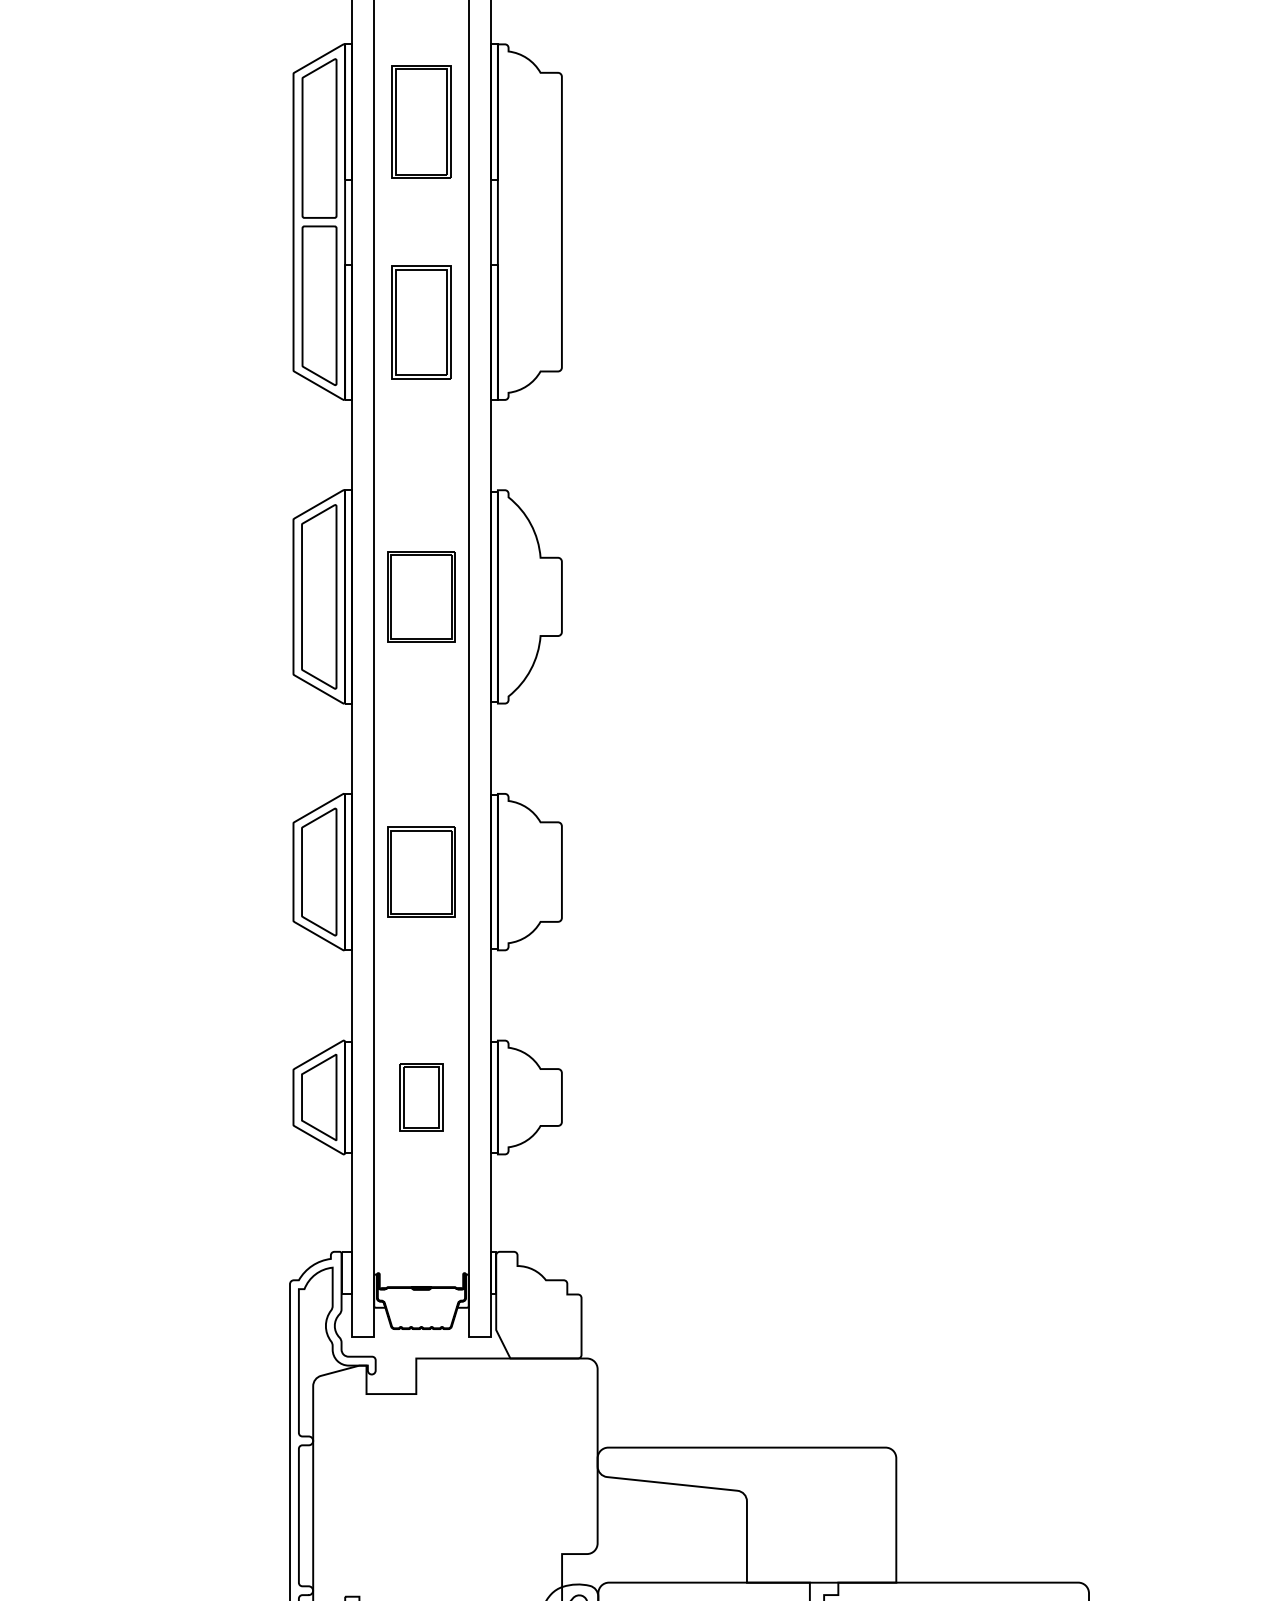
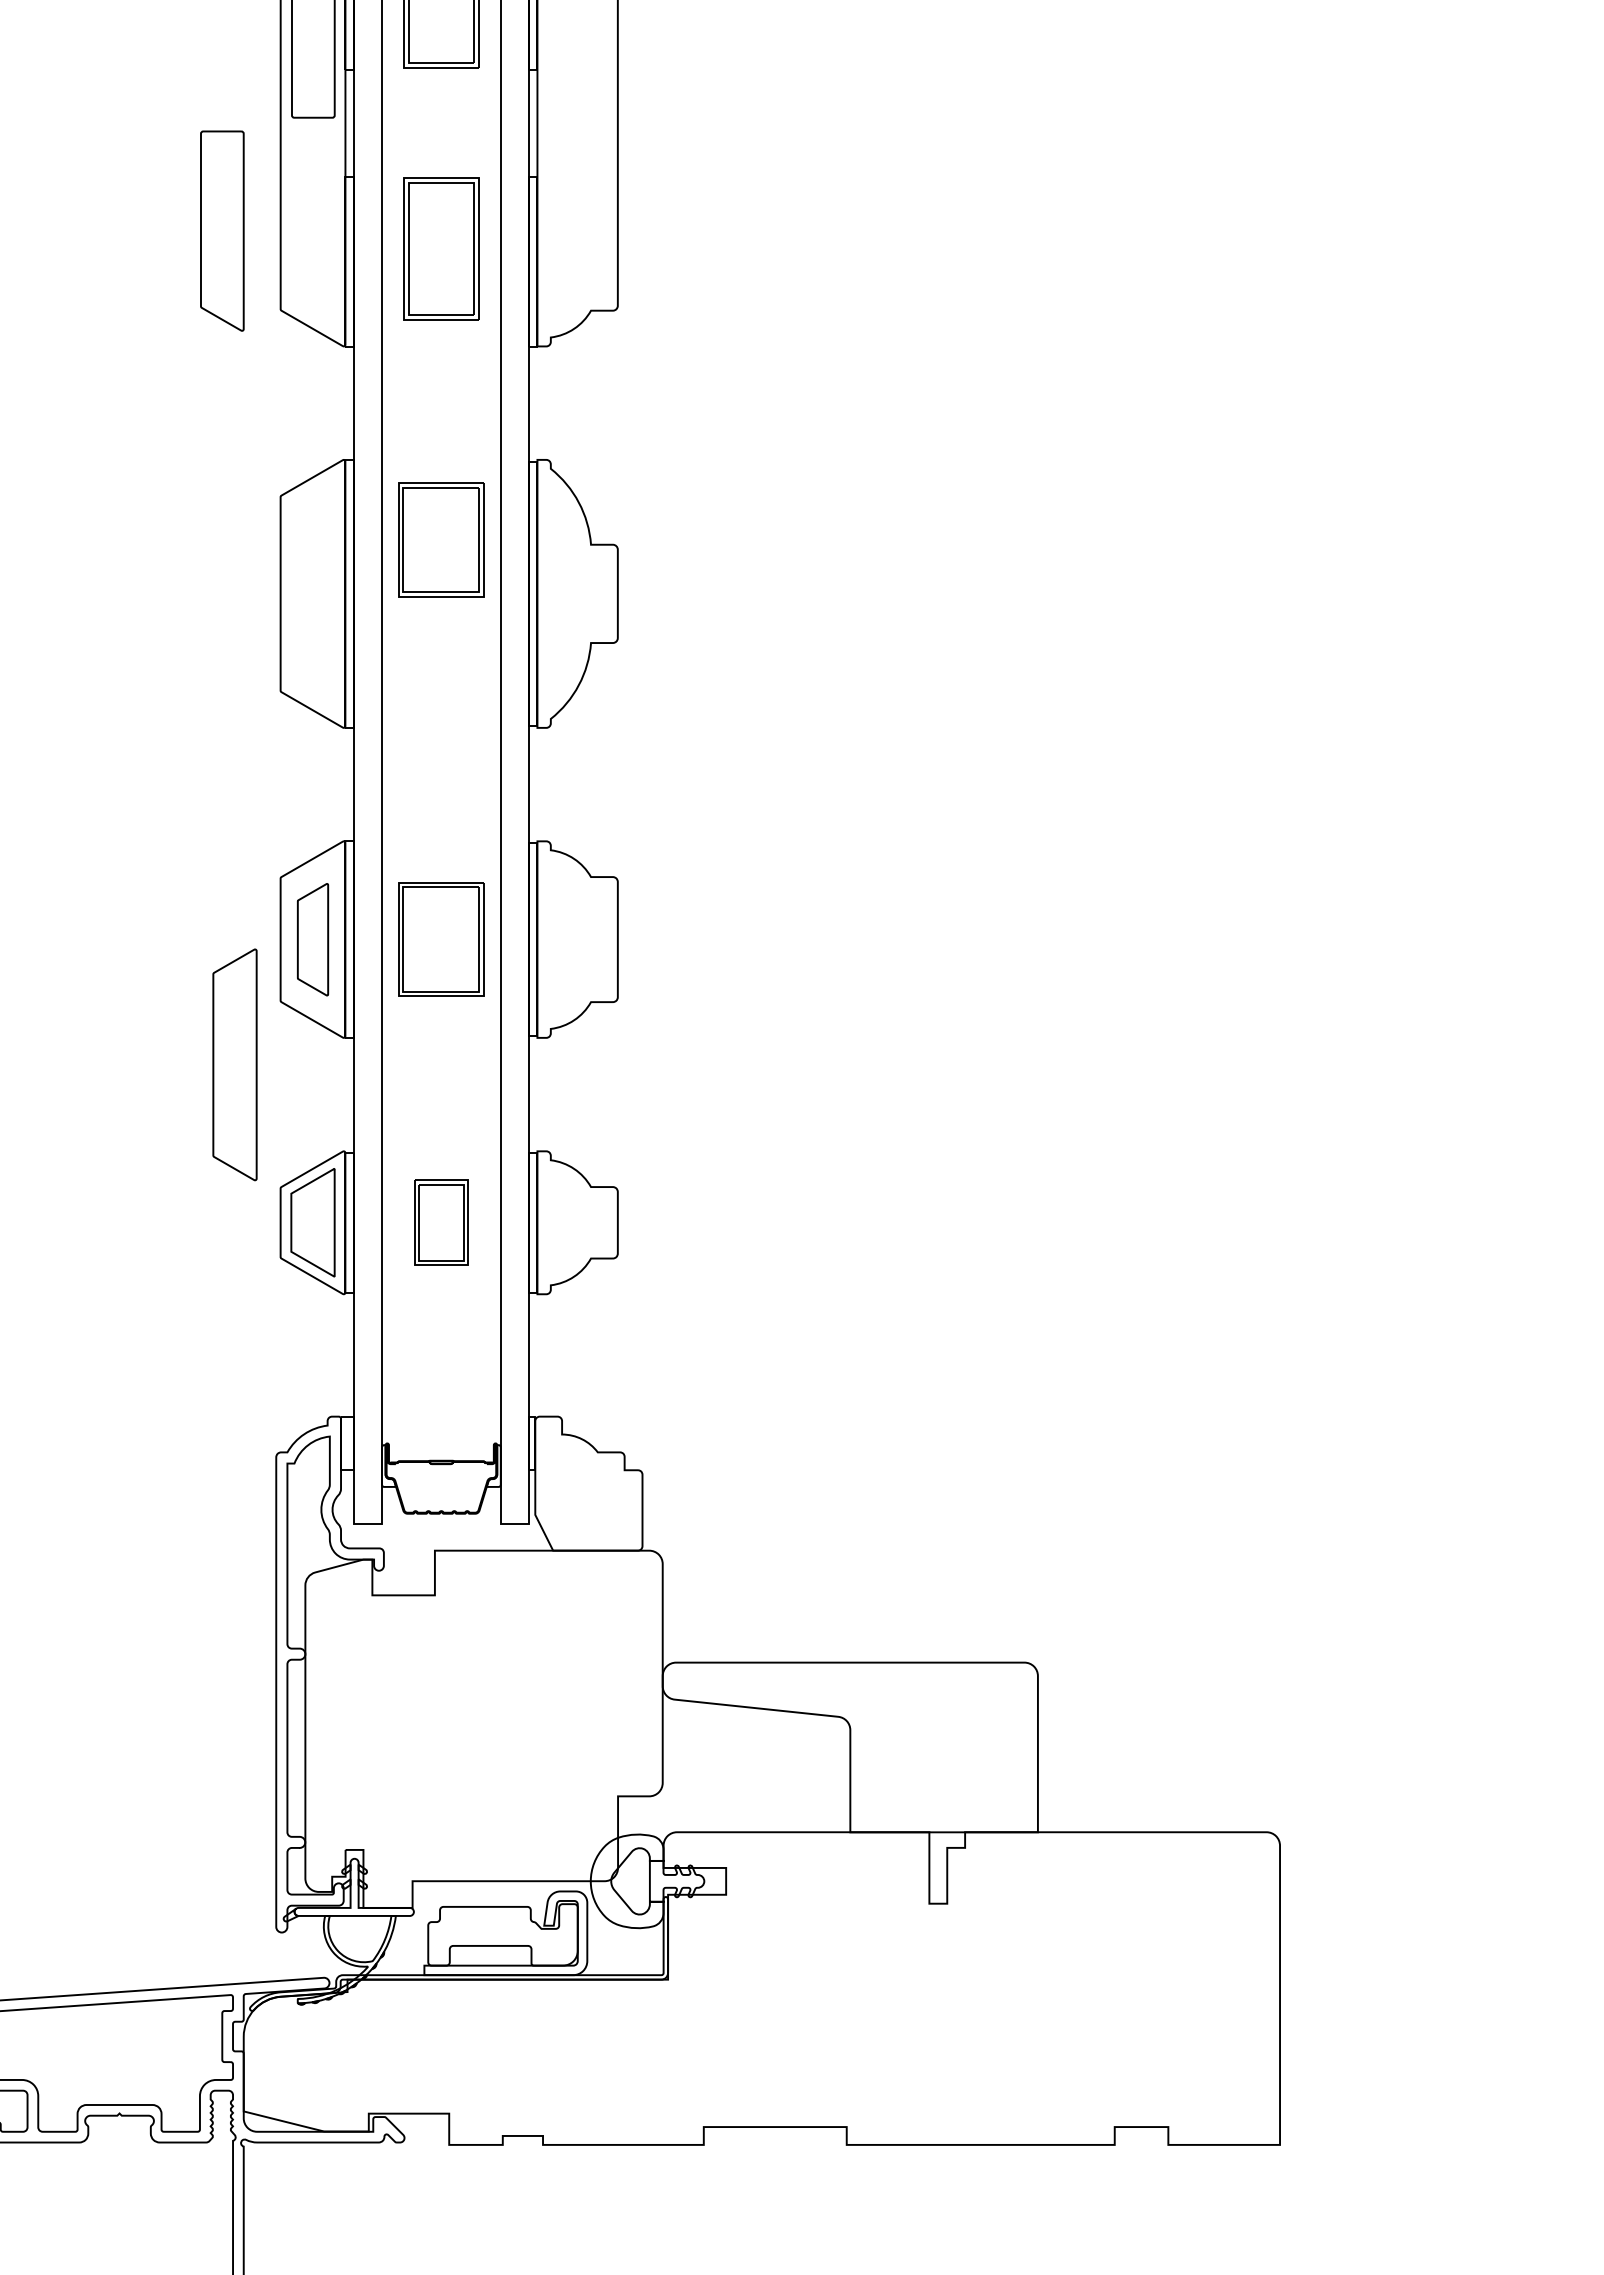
part: (319, 305) -> (222, 230), moved
part: (318, 596) -> (234, 1064), moved
part: (421, 596) -> (441, 539), moved
part: (318, 872) -> (312, 939), size x0.7

